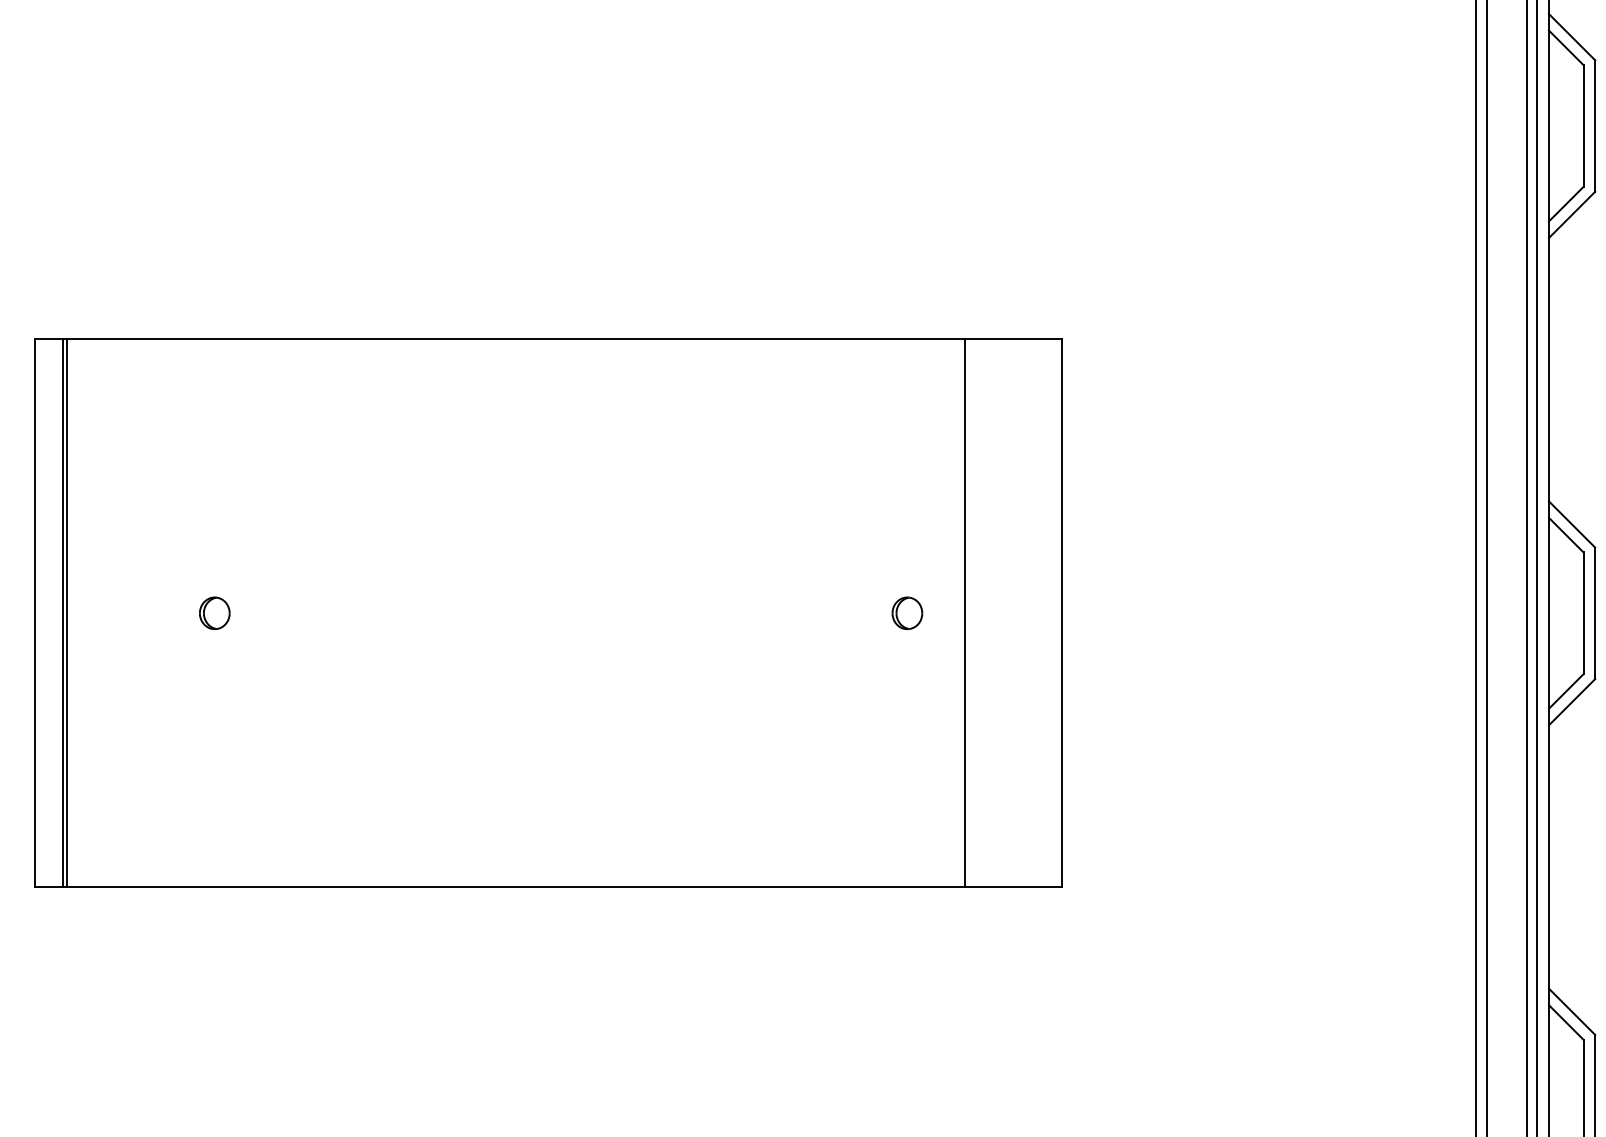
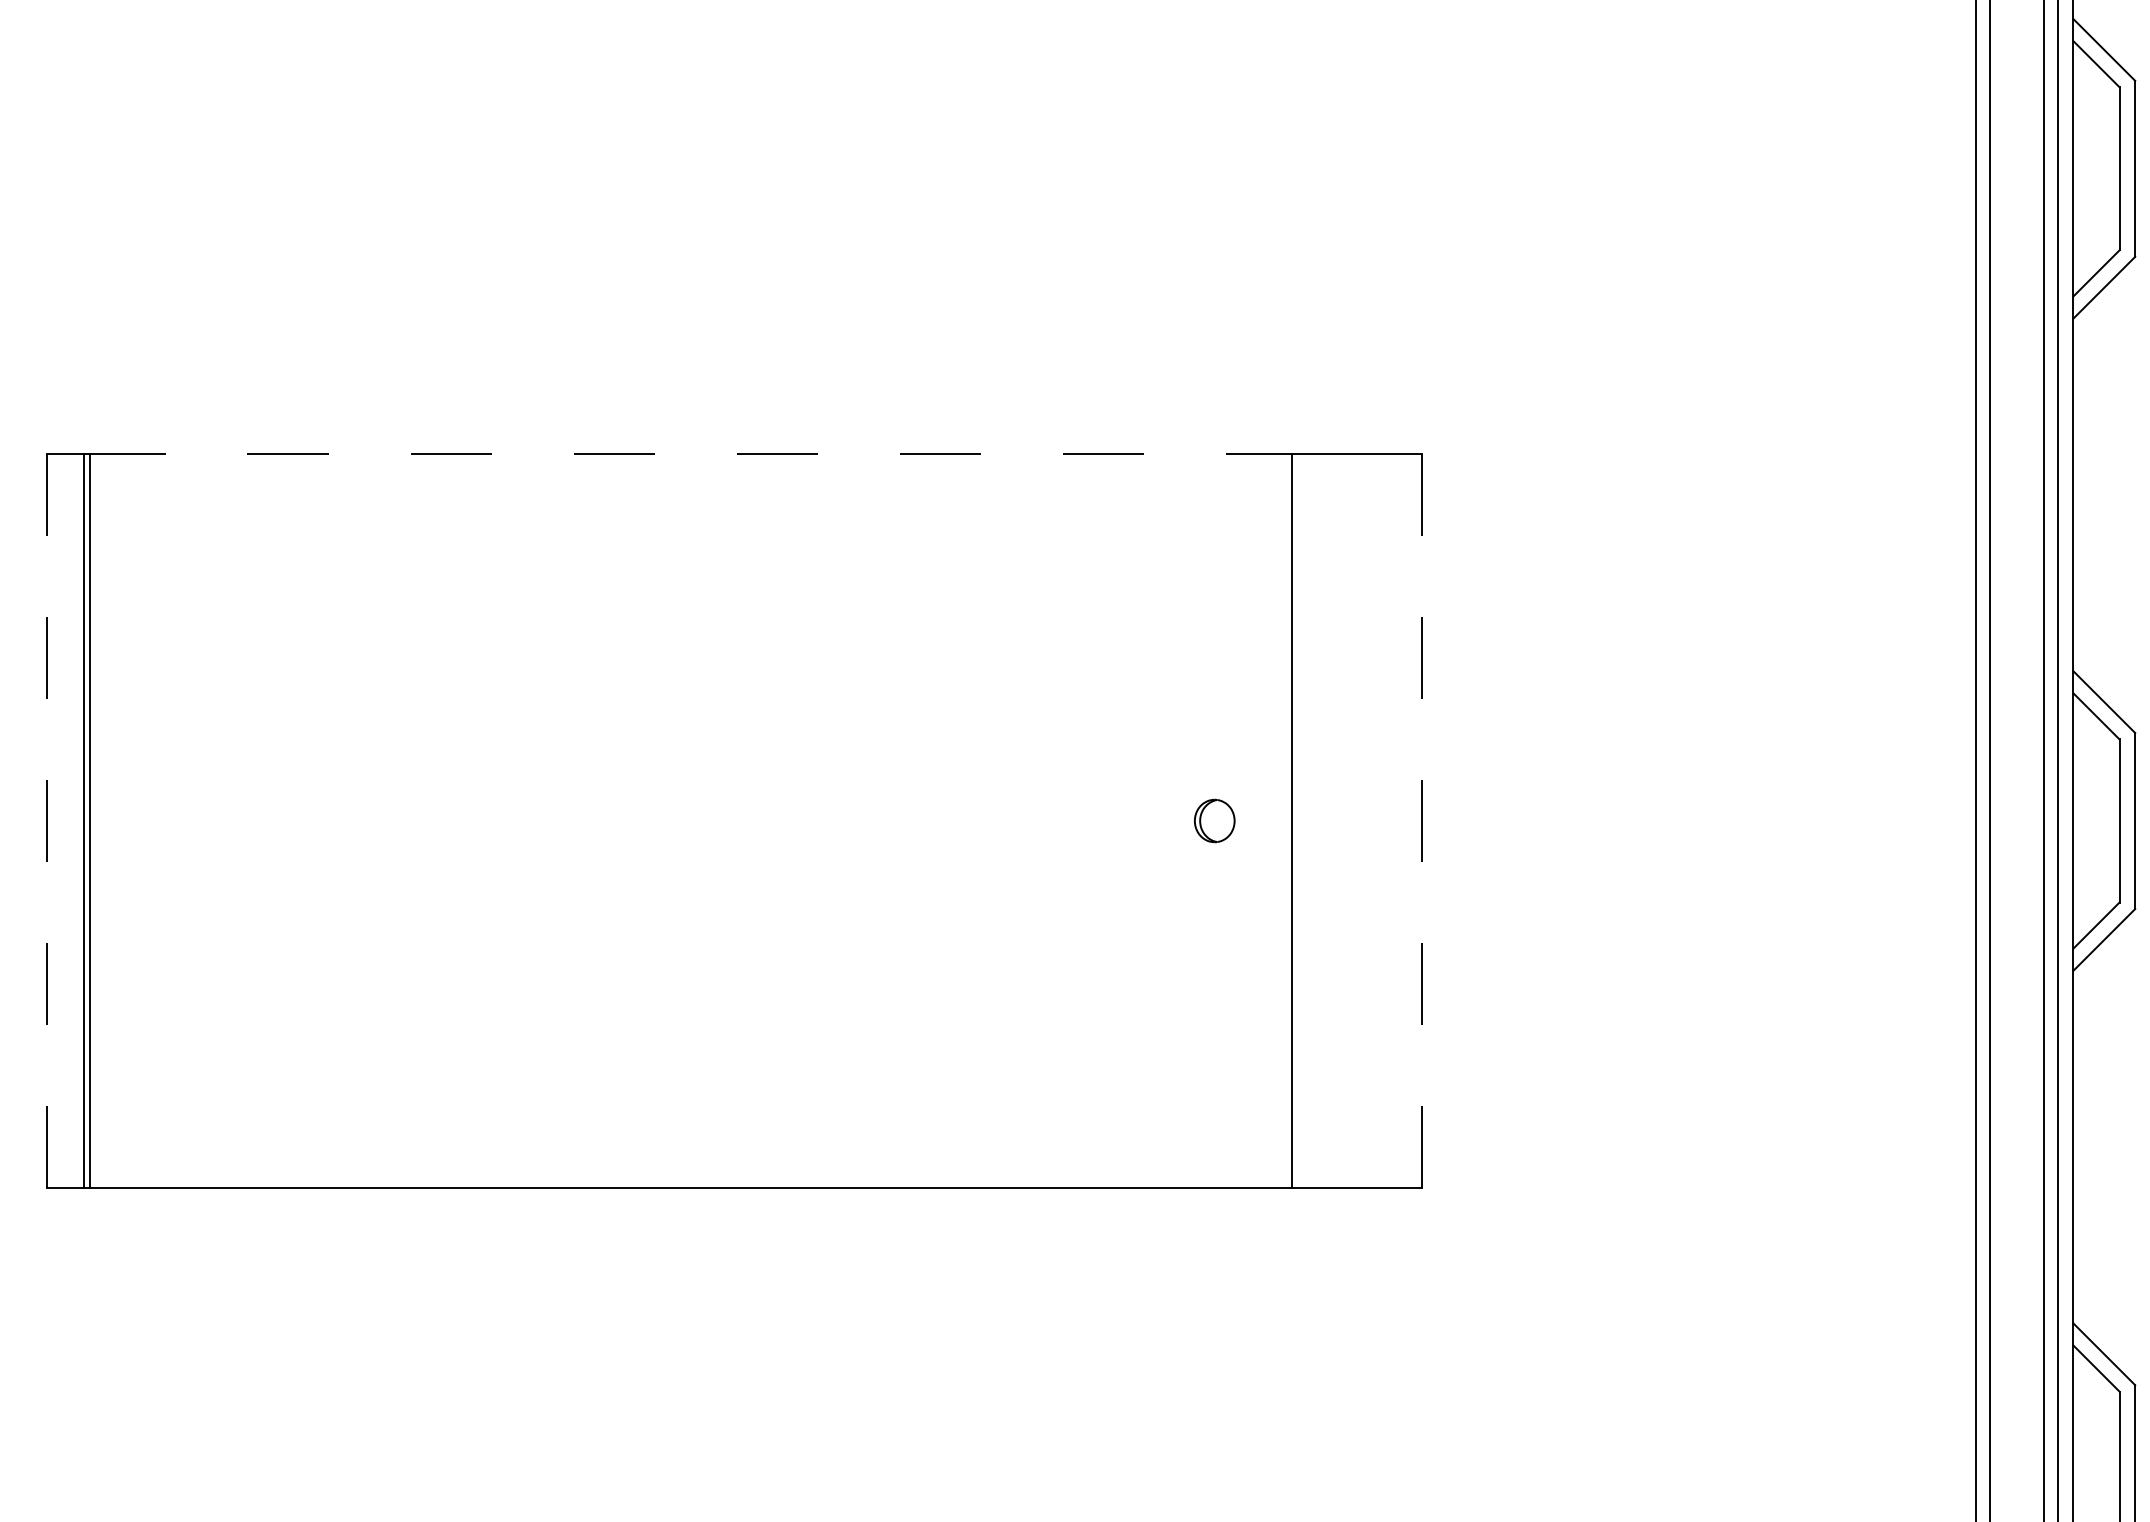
line: (514, 339) -> (688, 454), solid -> dashed
line: (35, 612) -> (47, 820), solid -> dashed
part: (214, 612) -> (287, 820), removed
line: (1062, 612) -> (1422, 820), solid -> dashed

